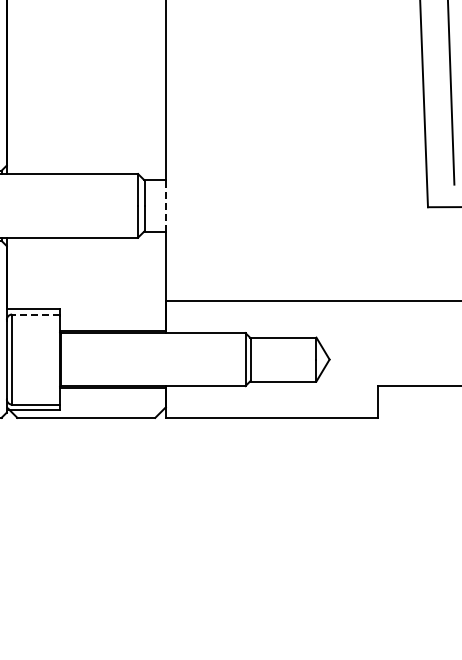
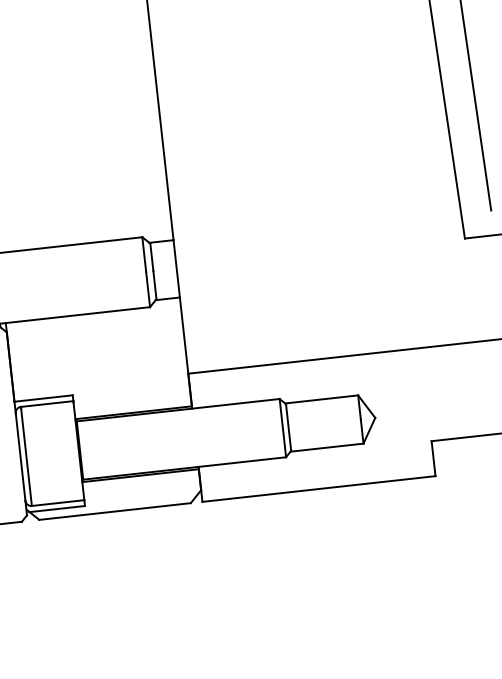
line: (165, 205) -> (176, 268), dashed -> solid
line: (35, 314) -> (46, 404), dashed -> solid

